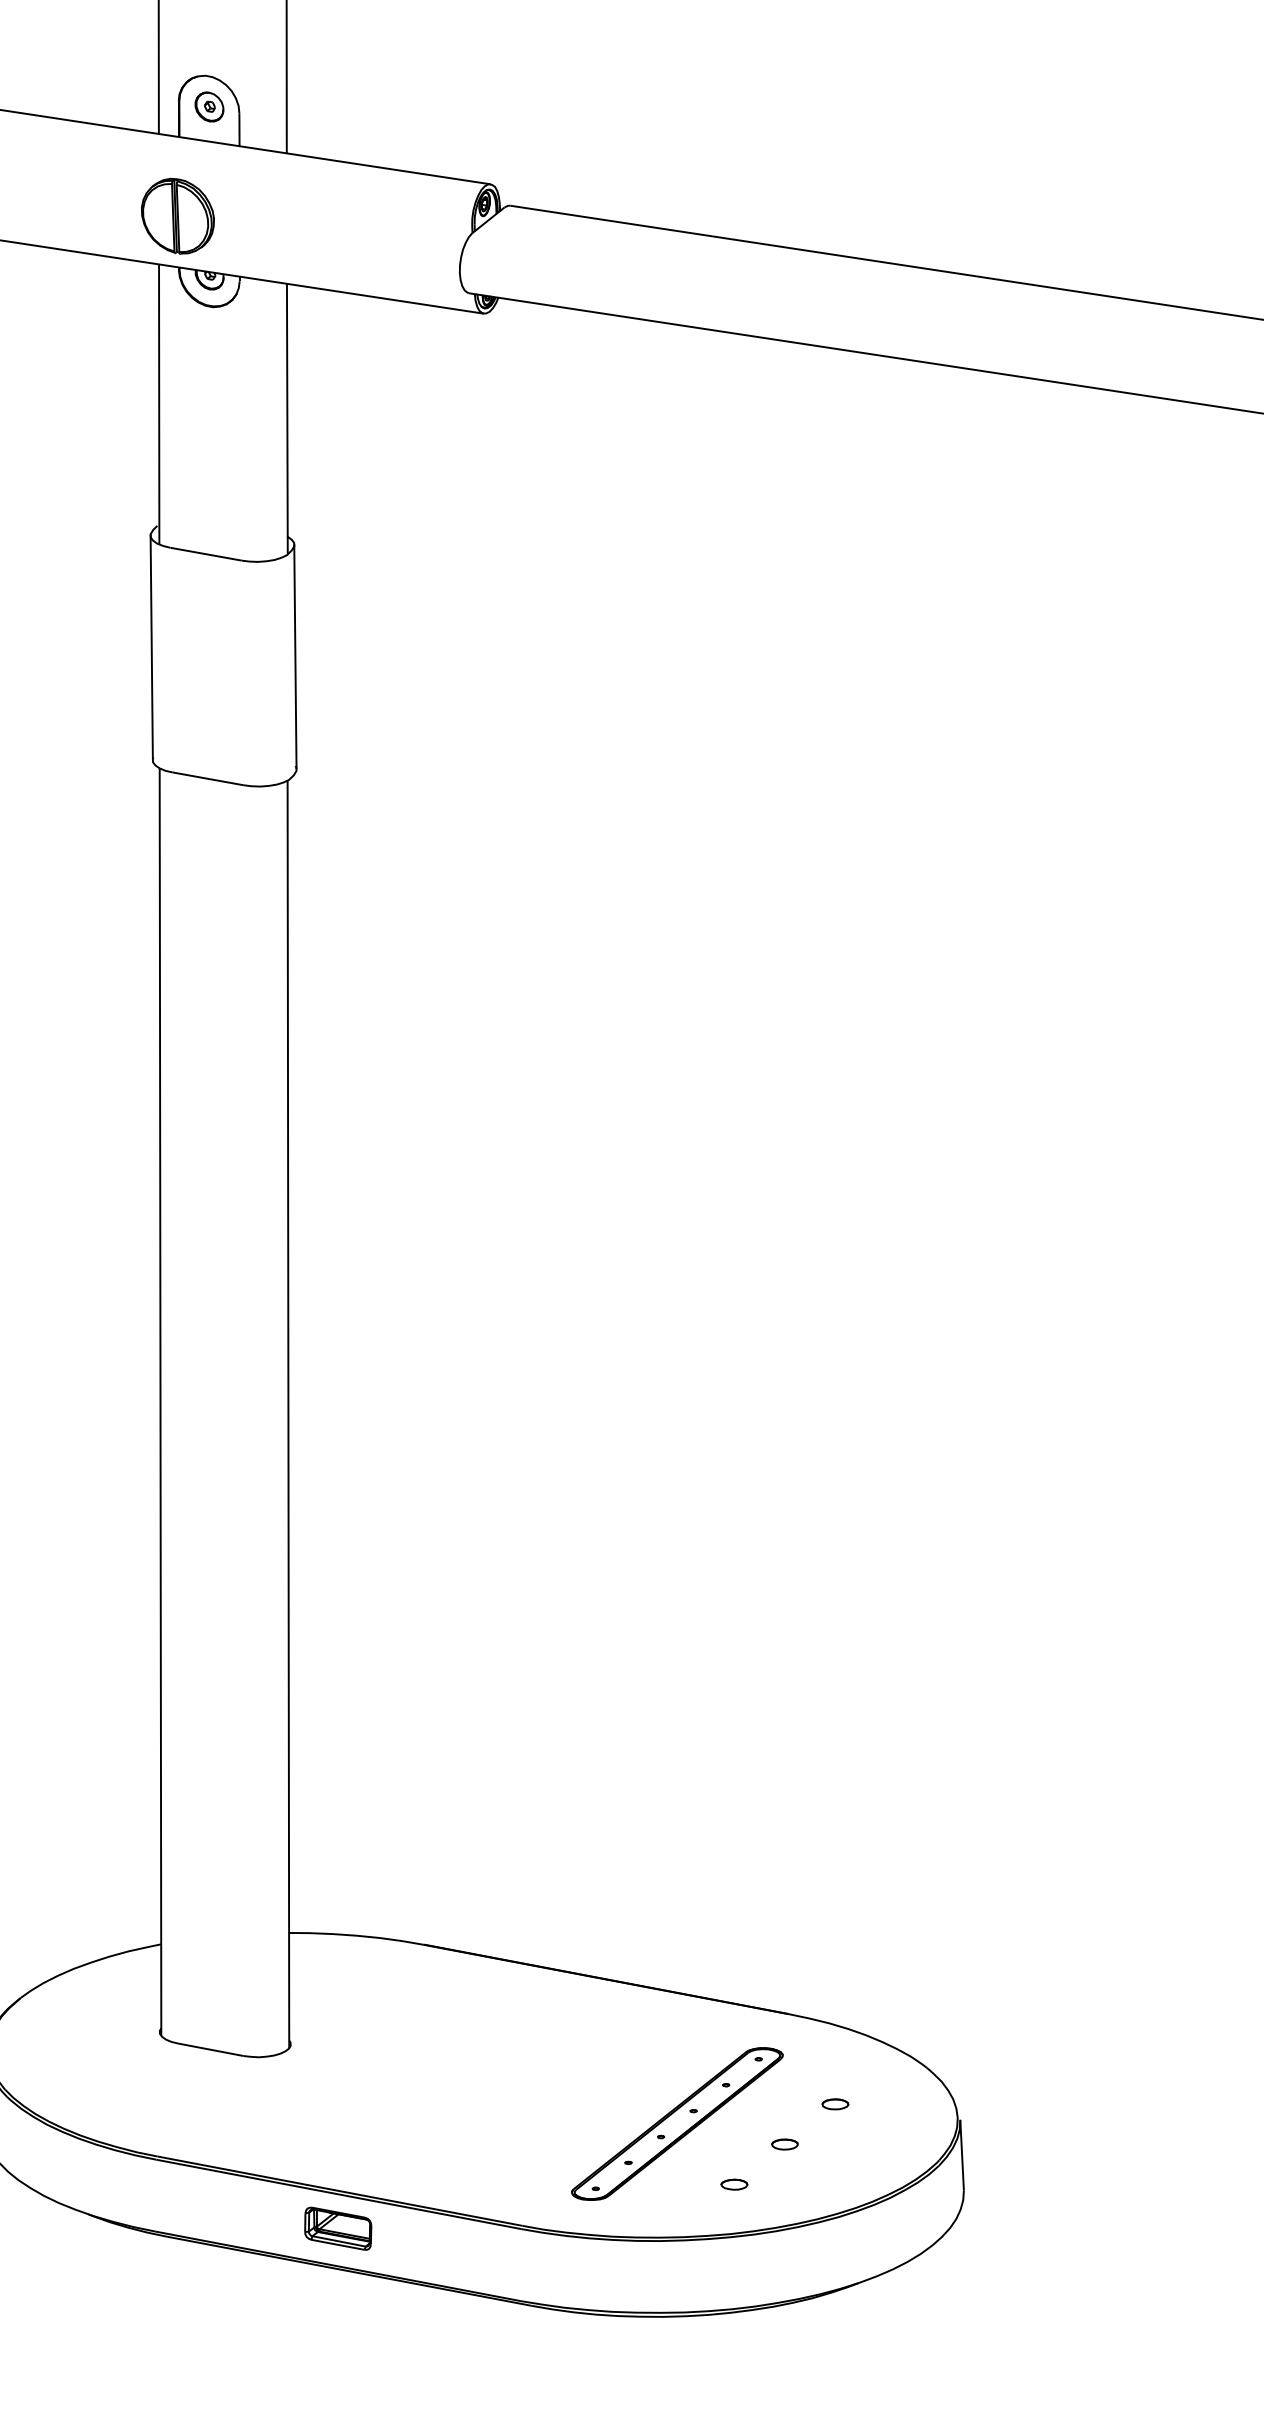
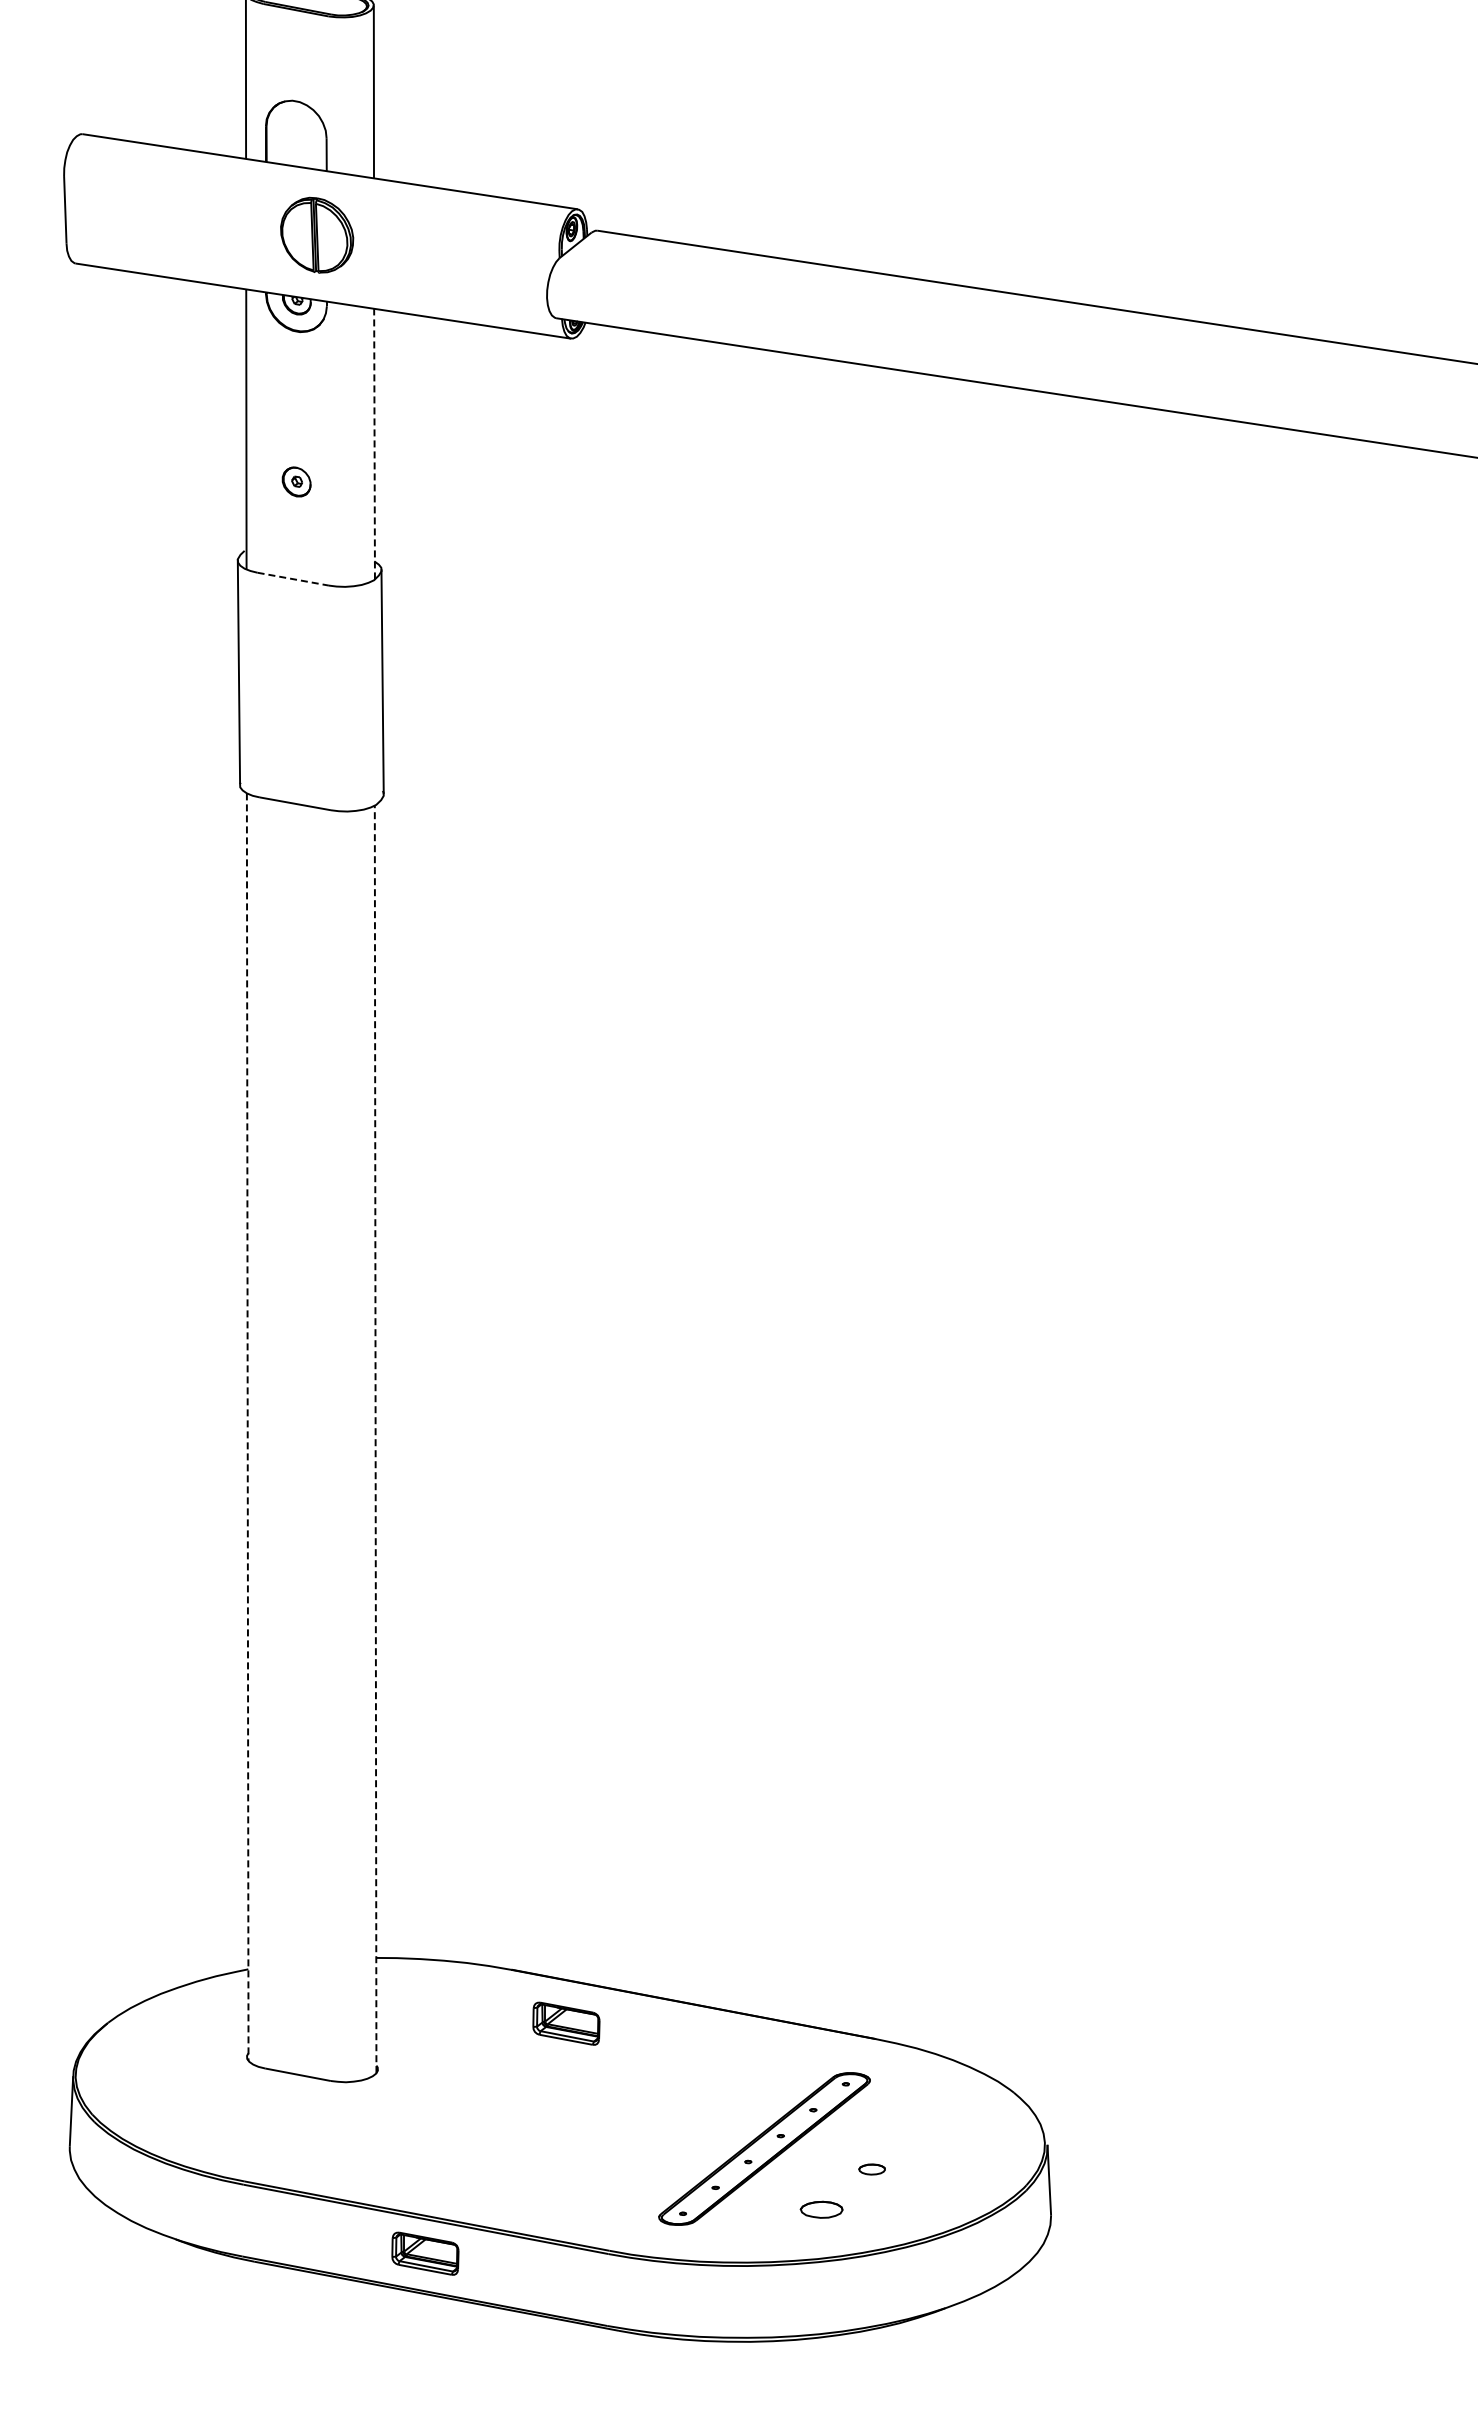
part: (209, 106) -> (296, 481), moved
part: (178, 215) -> (317, 234), moved
line: (287, 418) -> (374, 443), solid -> dashed
line: (206, 554) -> (293, 579), solid -> dashed
line: (160, 1402) -> (247, 1427), solid -> dashed
line: (288, 1414) -> (375, 1439), solid -> dashed
part: (479, 1998) -> (566, 2023), added
part: (835, 2104) -> (922, 2129), removed
part: (734, 2184) -> (821, 2209), size x1.6

